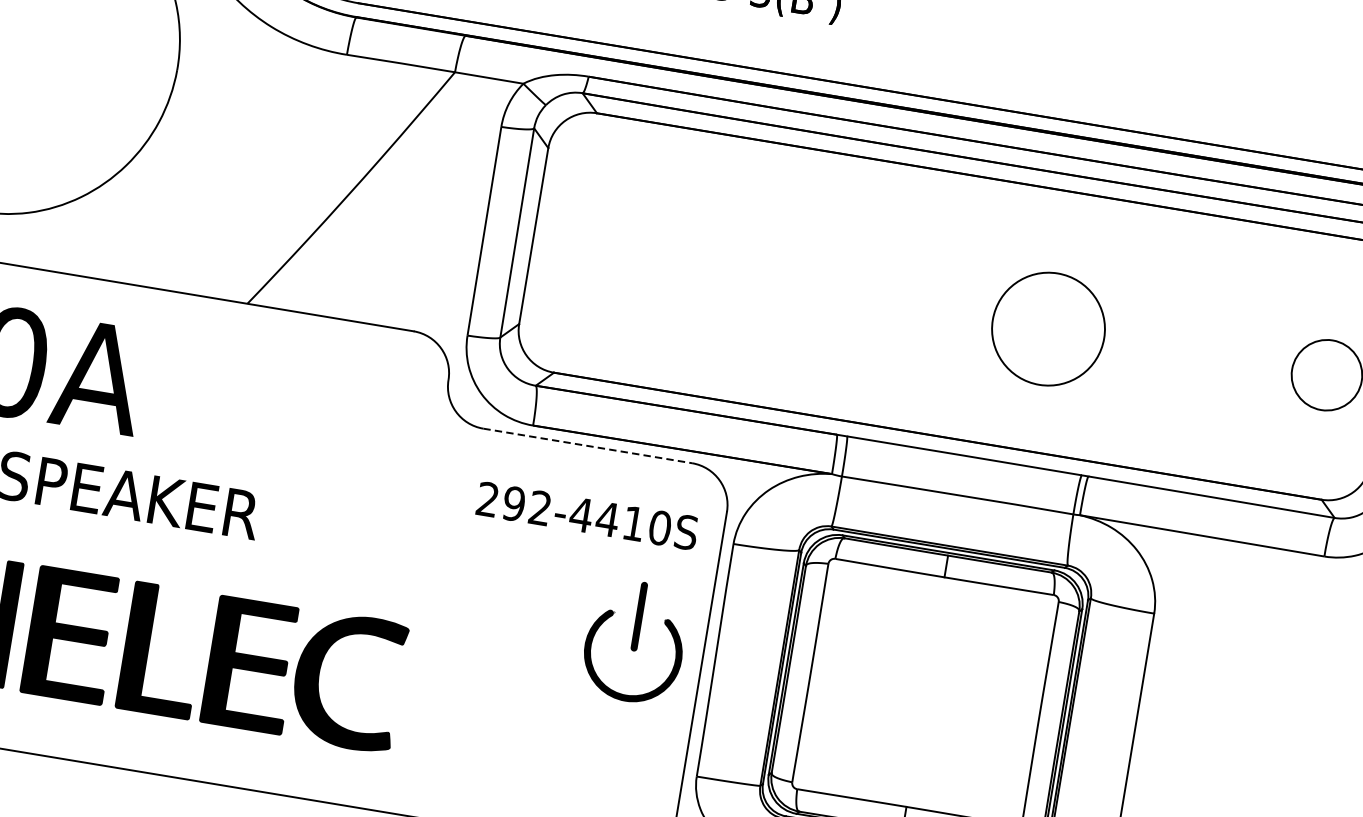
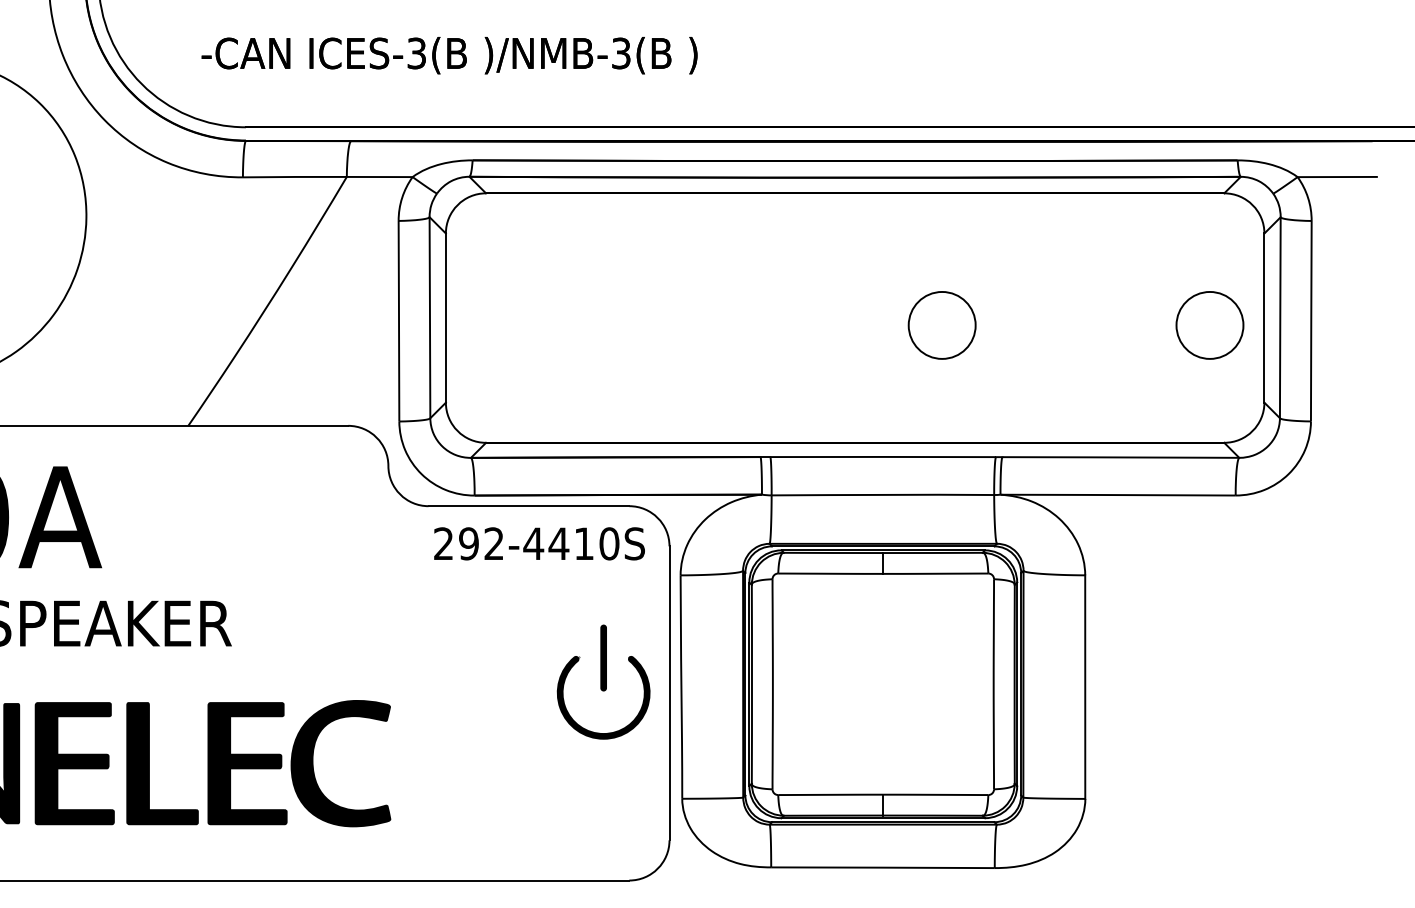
circle: (1047, 328) -> (941, 324), size x0.62
line: (588, 446) -> (529, 506), dashed -> solid
text: (587, 515) -> (539, 543), moved

